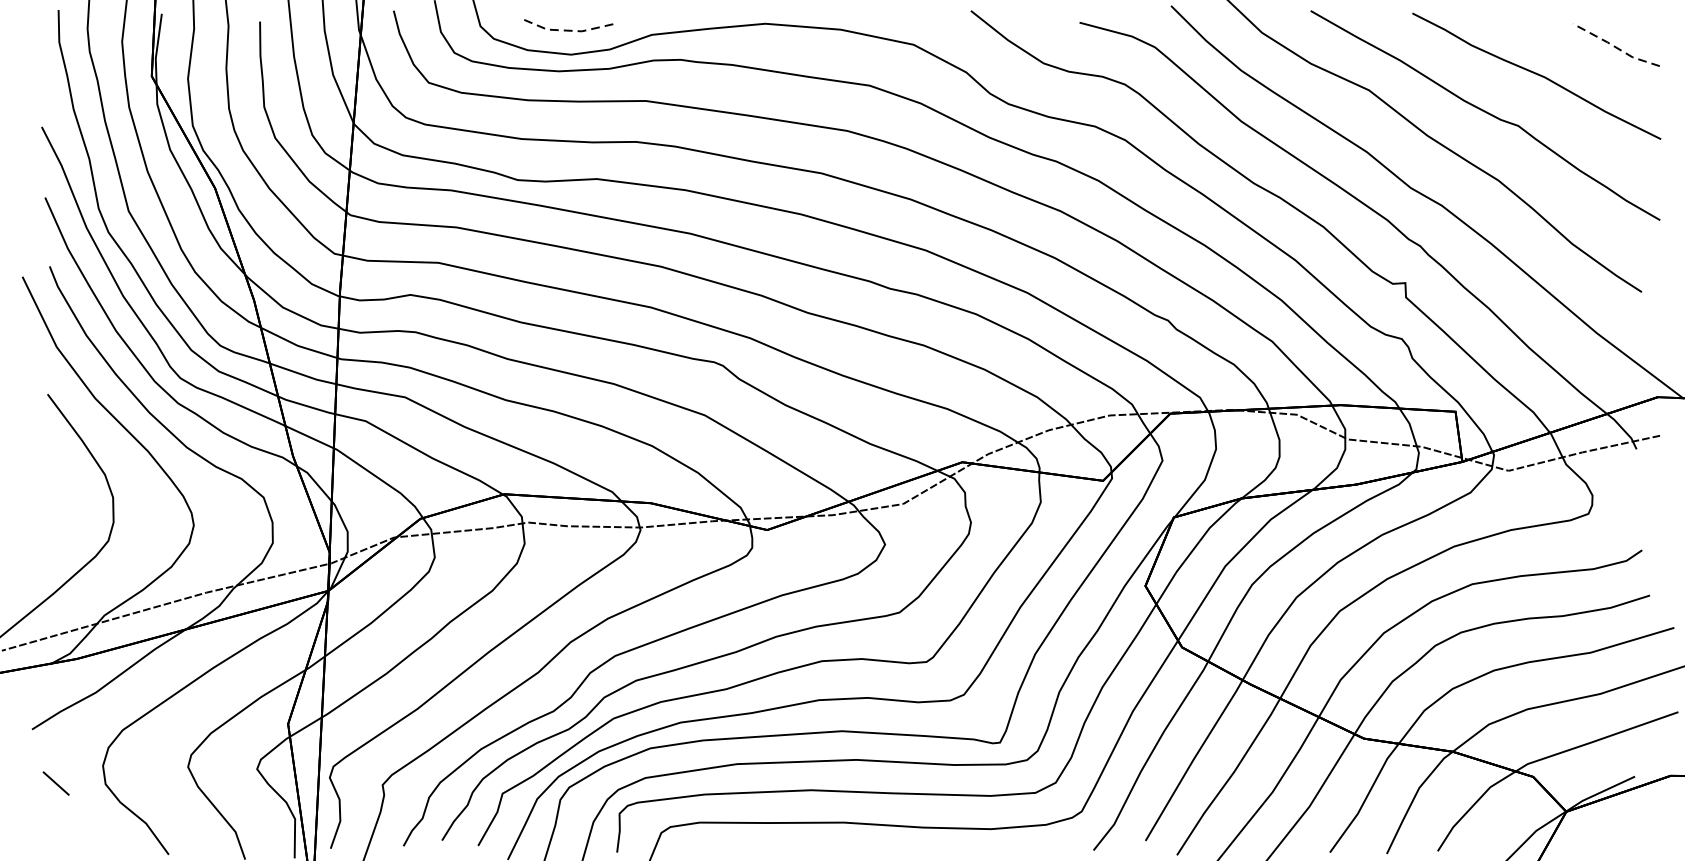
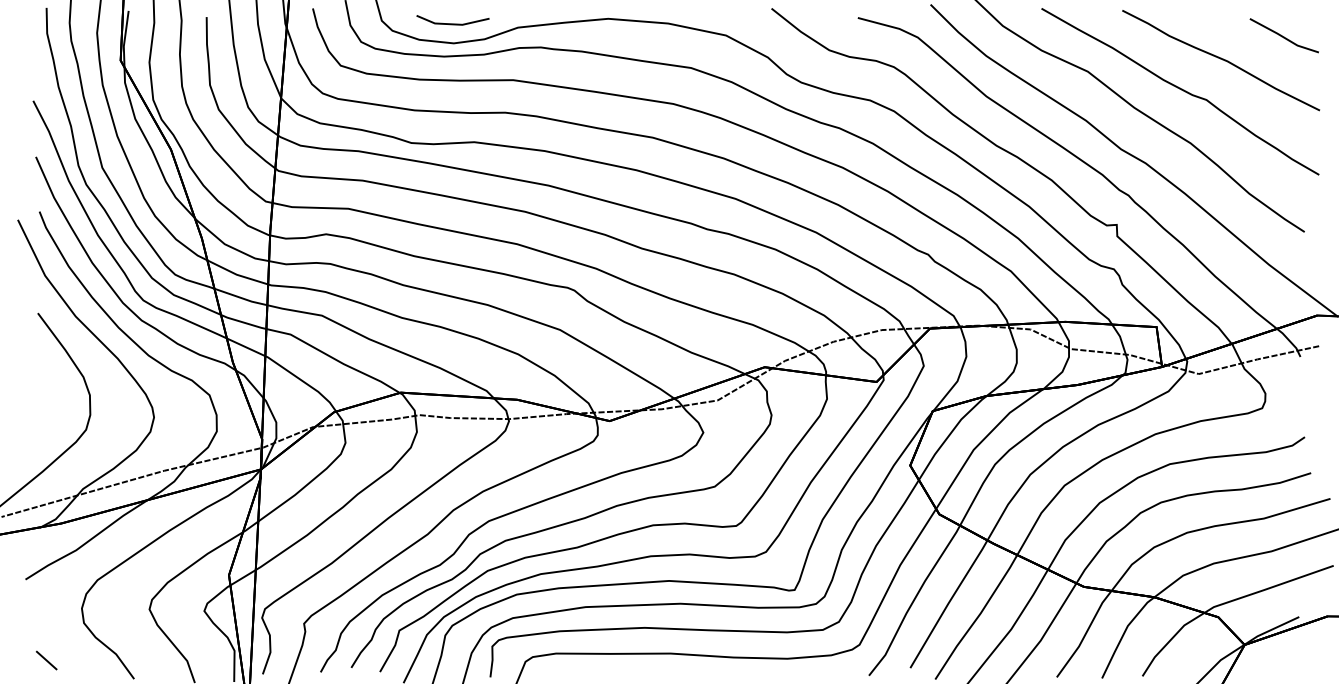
line: (569, 30) -> (452, 24), dashed -> solid
line: (1615, 47) -> (1283, 37), dashed -> solid
line: (55, 783) -> (46, 660), moved

